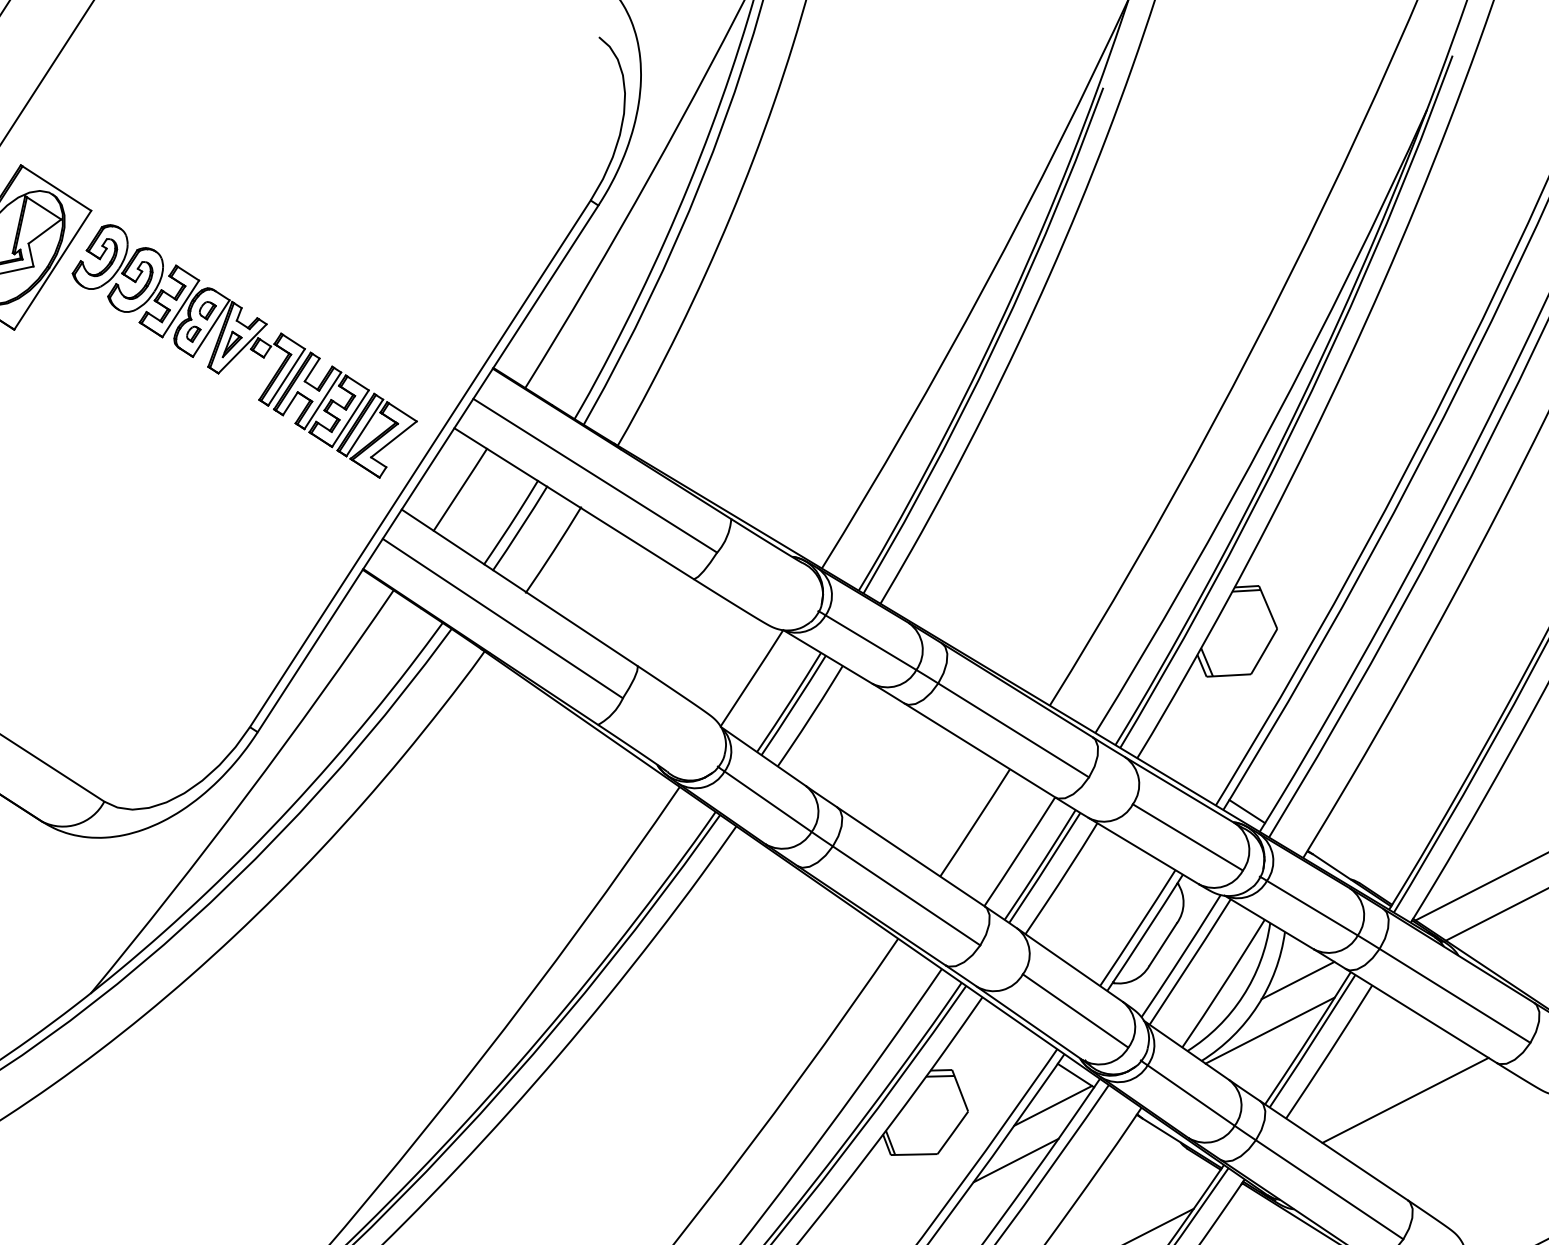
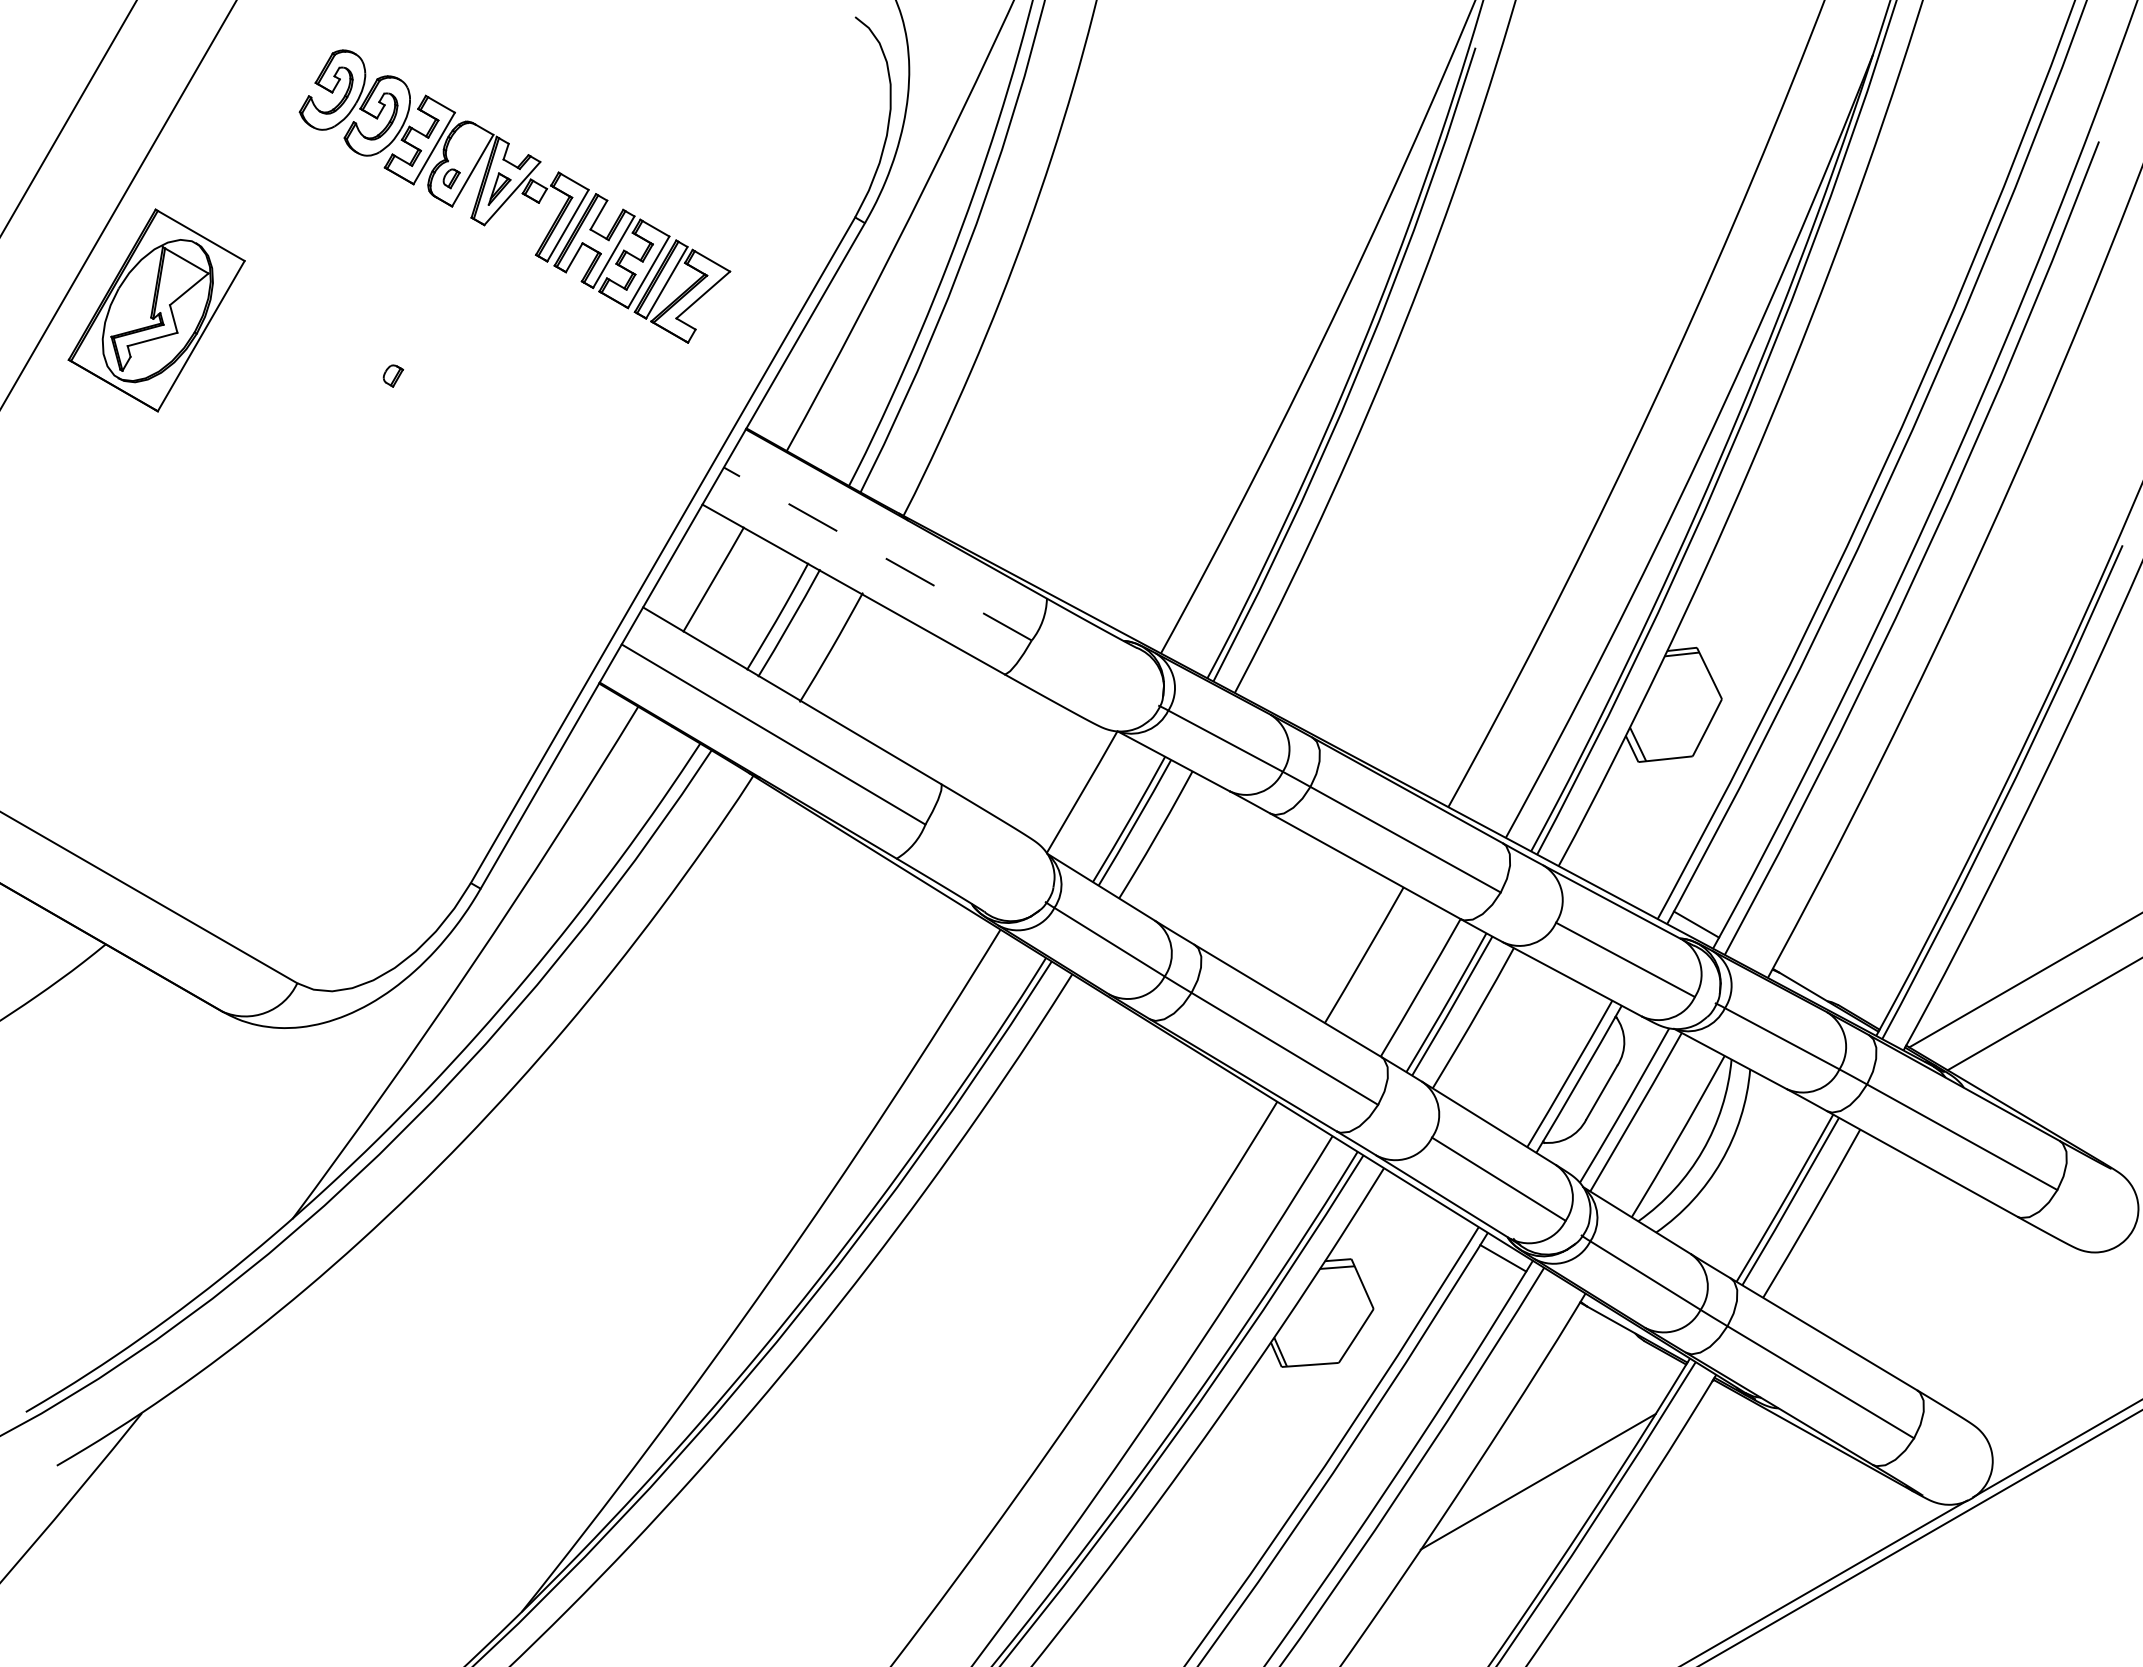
part: (244, 351) -> (514, 196), moved
line: (594, 476) -> (877, 554), solid -> dashed
line: (1297, 980) -> (1768, 1128), removed
line: (1269, 1030) -> (1737, 1190), removed
line: (1405, 1100) -> (1908, 1268), removed
line: (1053, 1105) -> (1477, 1296), removed
line: (1015, 1160) -> (1434, 1365), removed

